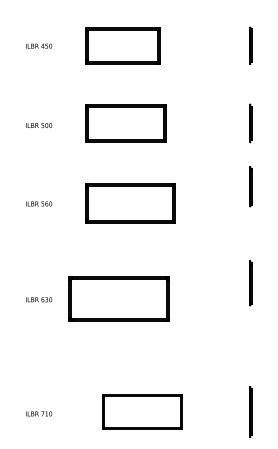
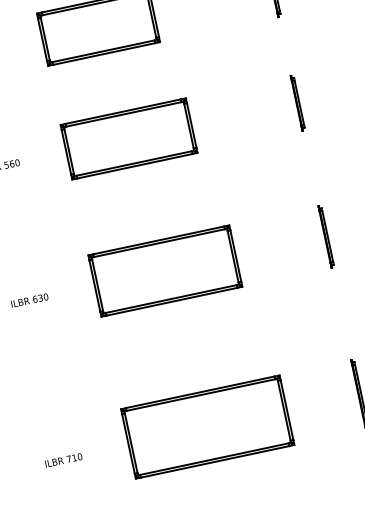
line: (250, 186) -> (297, 102), moved
line: (250, 283) -> (325, 237), moved
part: (118, 298) -> (164, 269), moved
part: (142, 411) -> (207, 426), size x1.43

